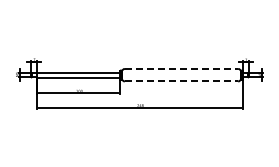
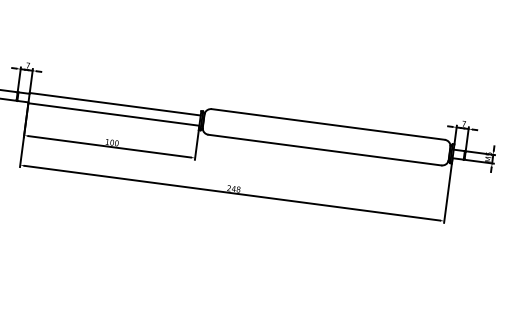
line: (181, 68) -> (328, 123), dashed -> solid
line: (181, 81) -> (324, 150), dashed -> solid

